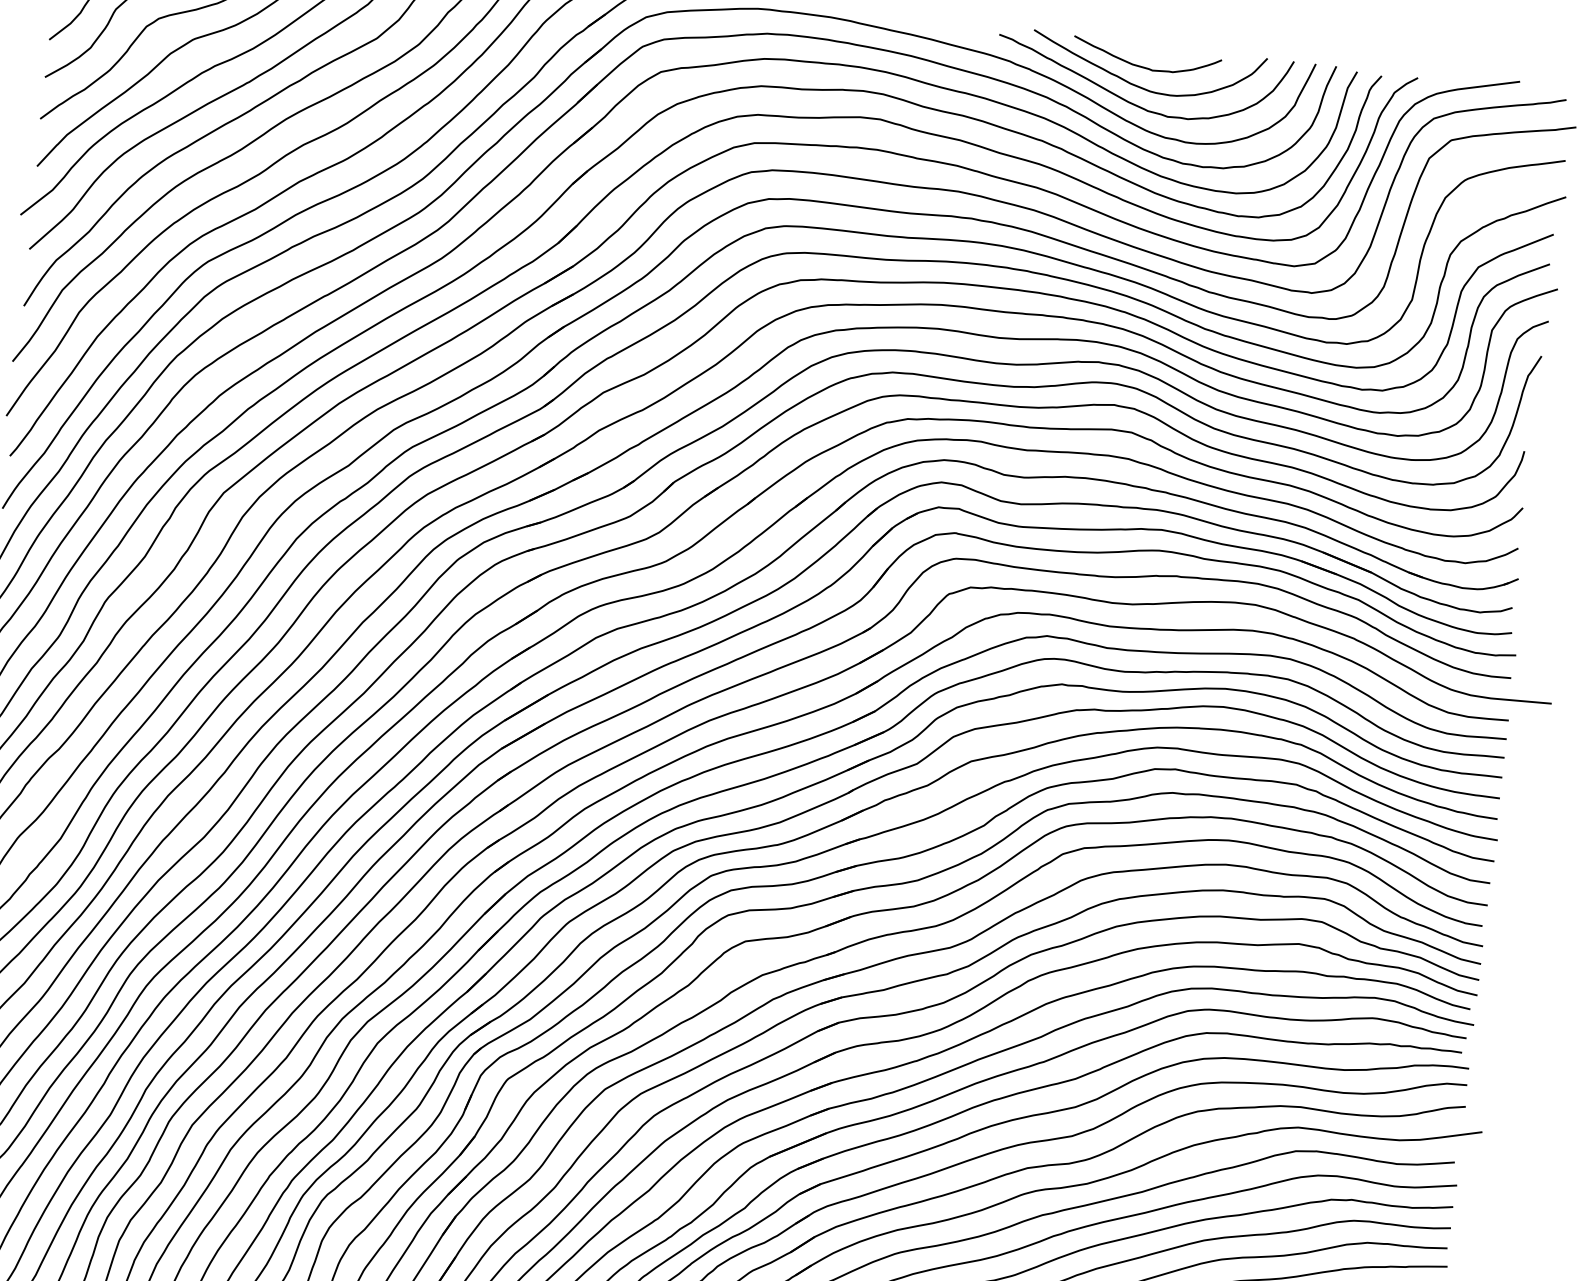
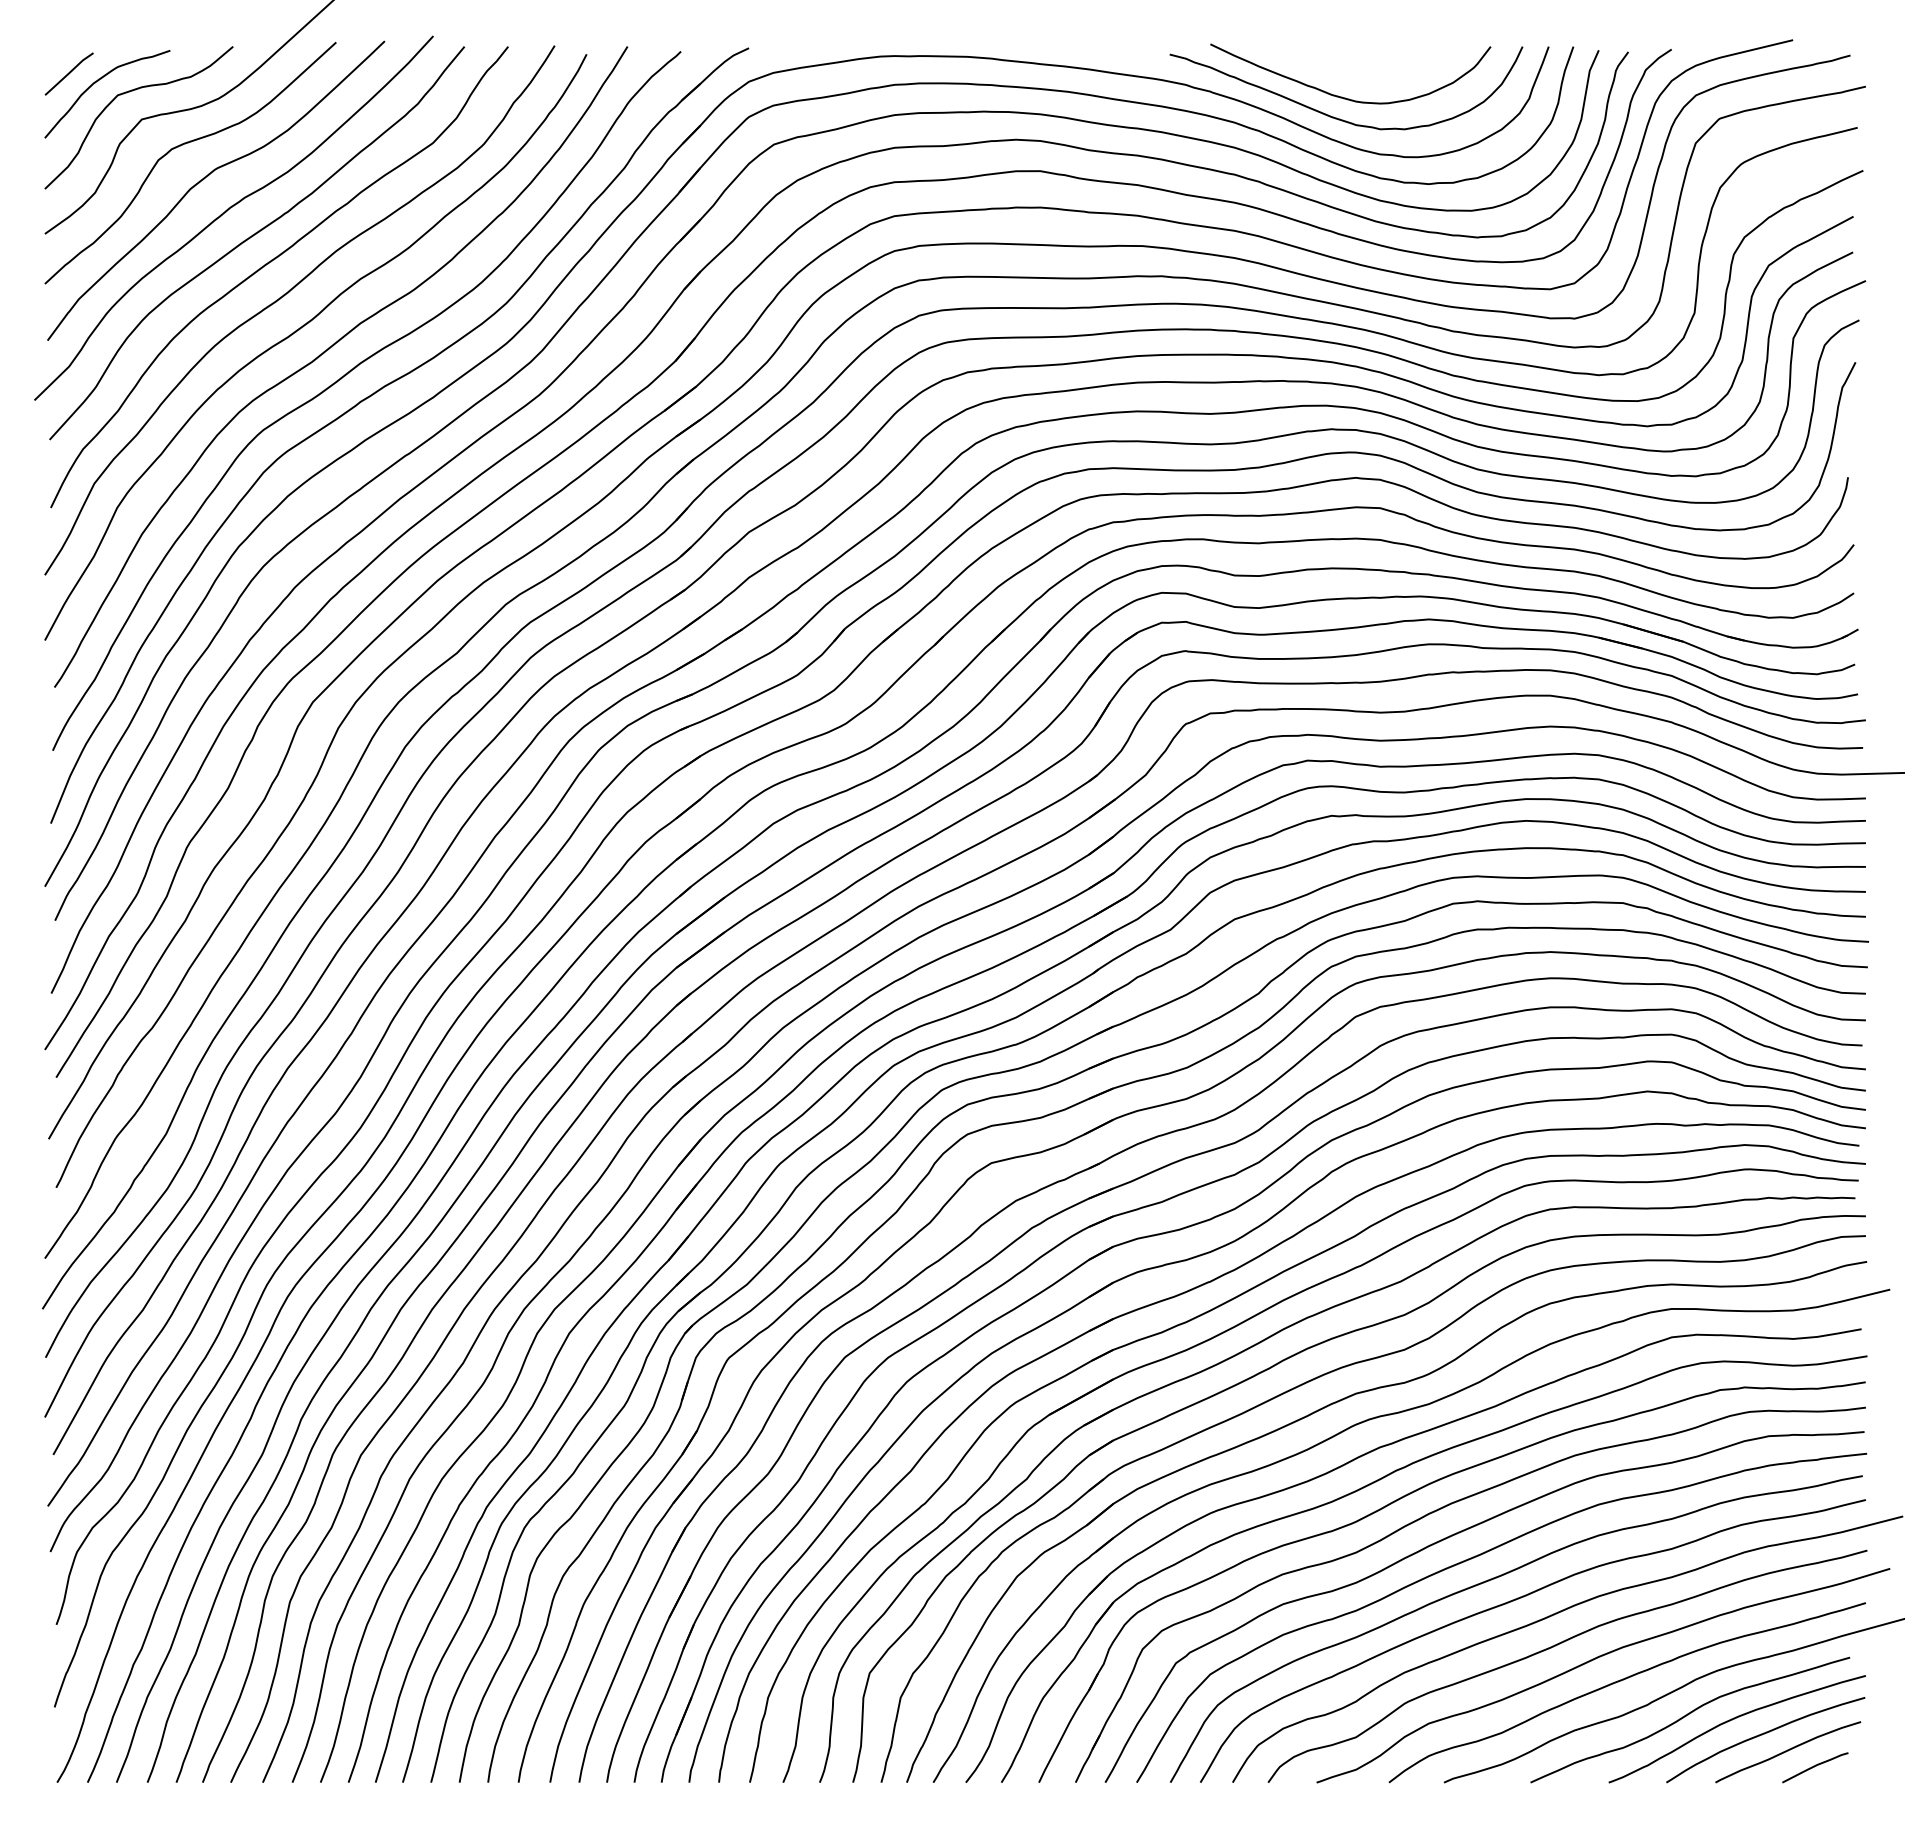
curve: (1145, 67) -> (1347, 73), removed

